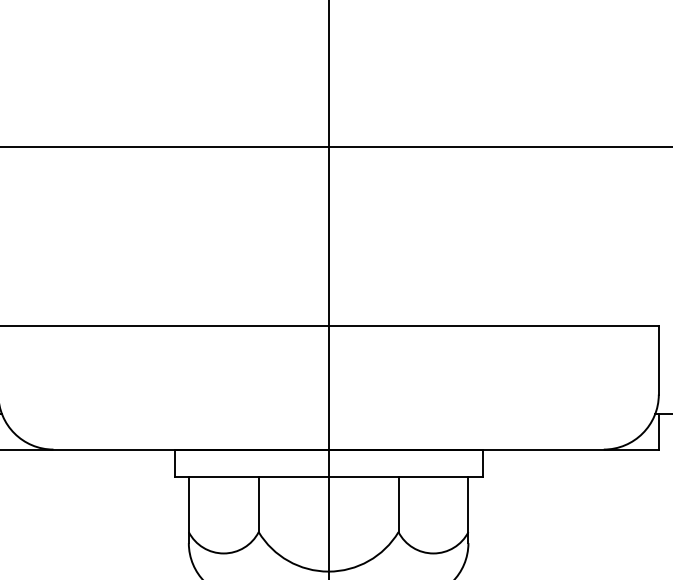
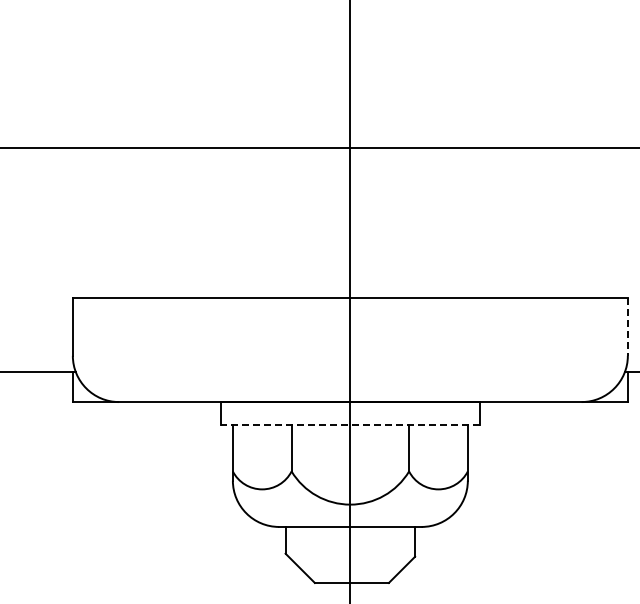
line: (658, 360) -> (627, 327), solid -> dashed
line: (327, 477) -> (349, 425), solid -> dashed

